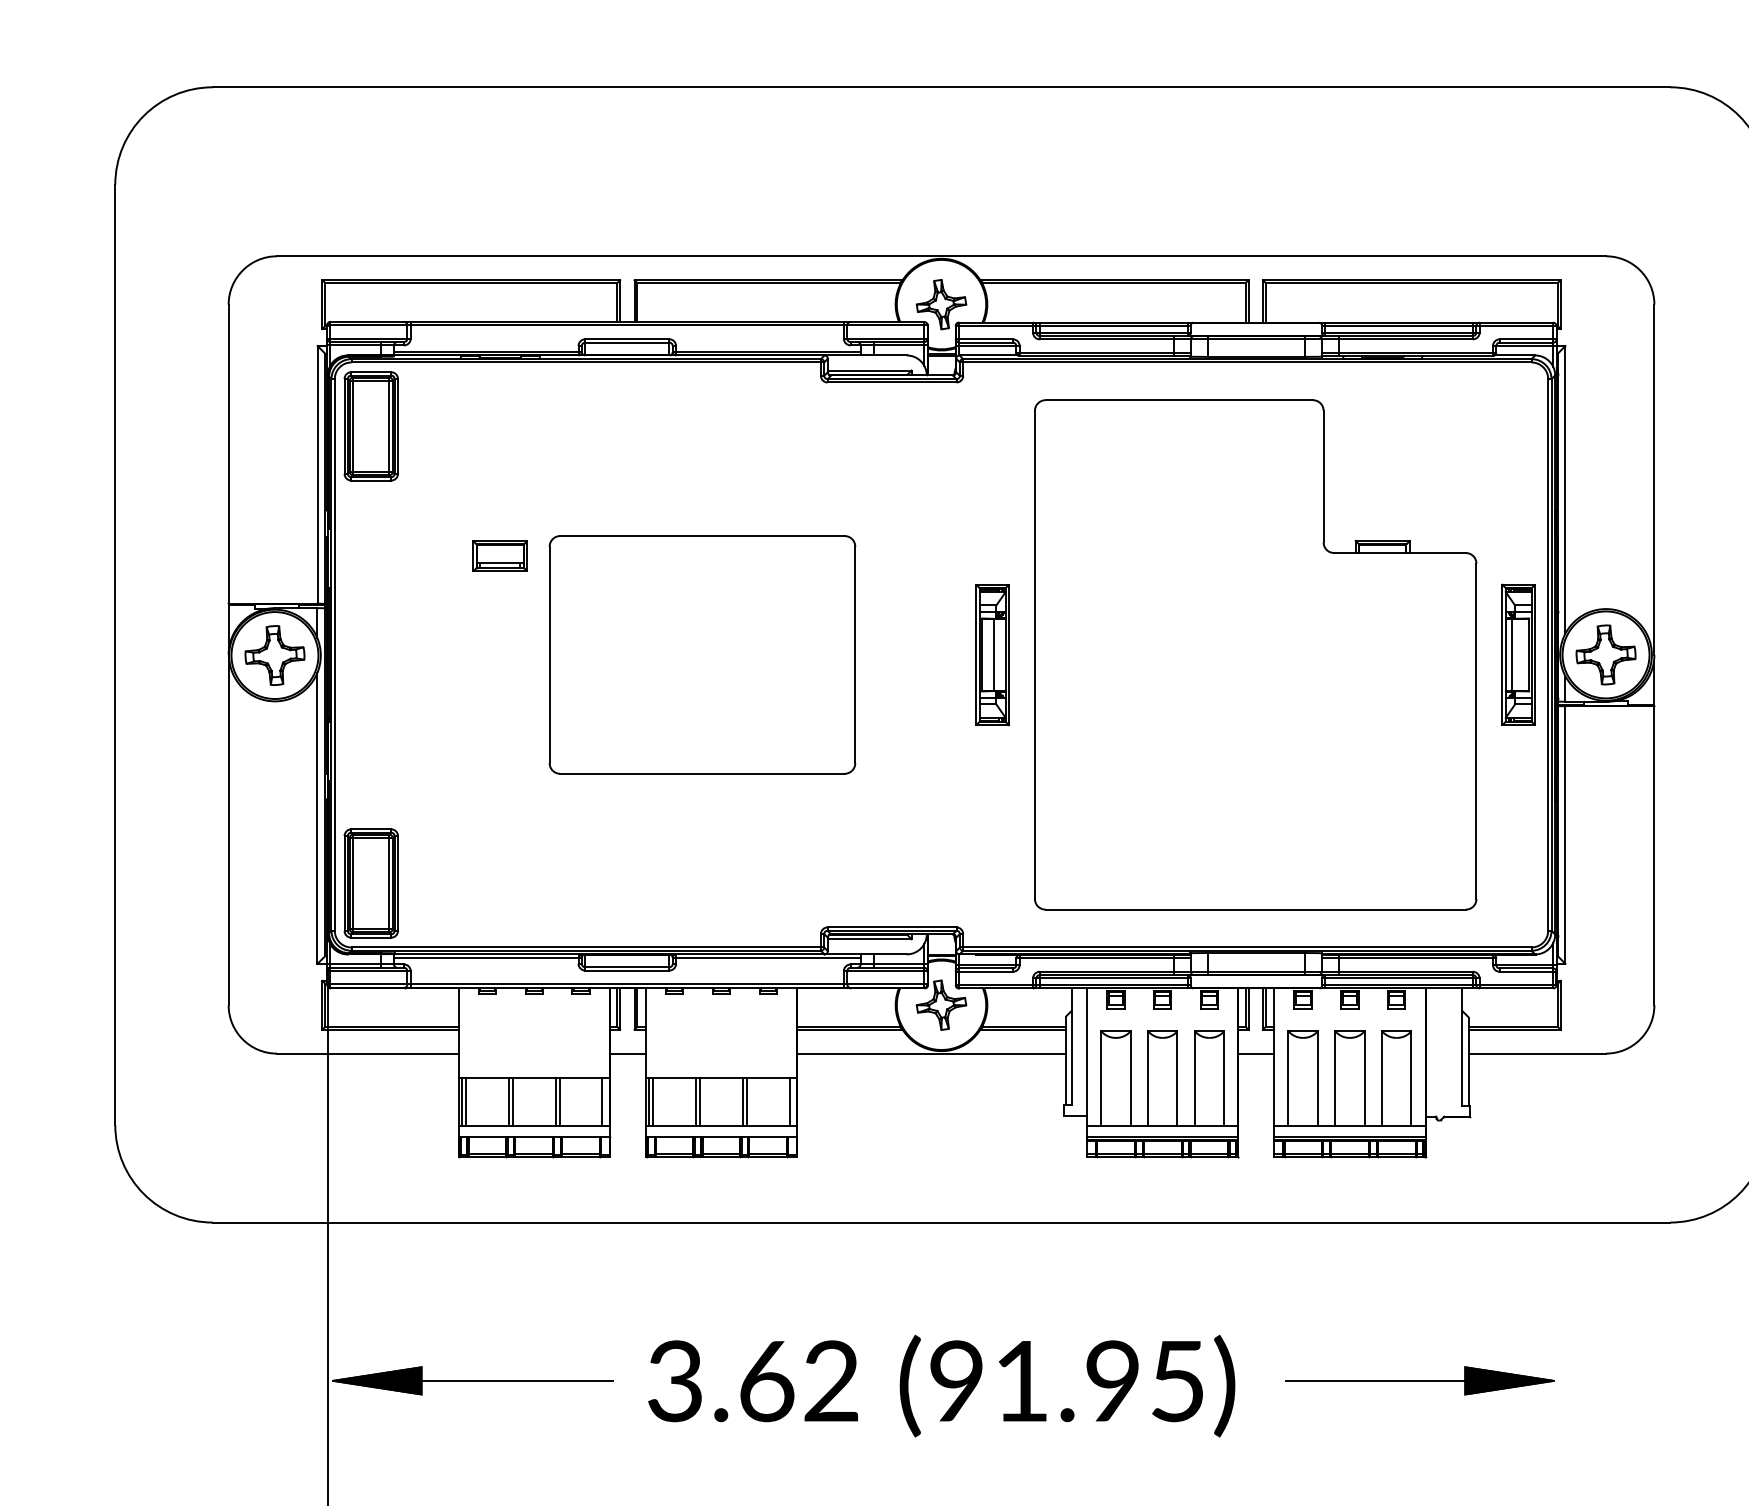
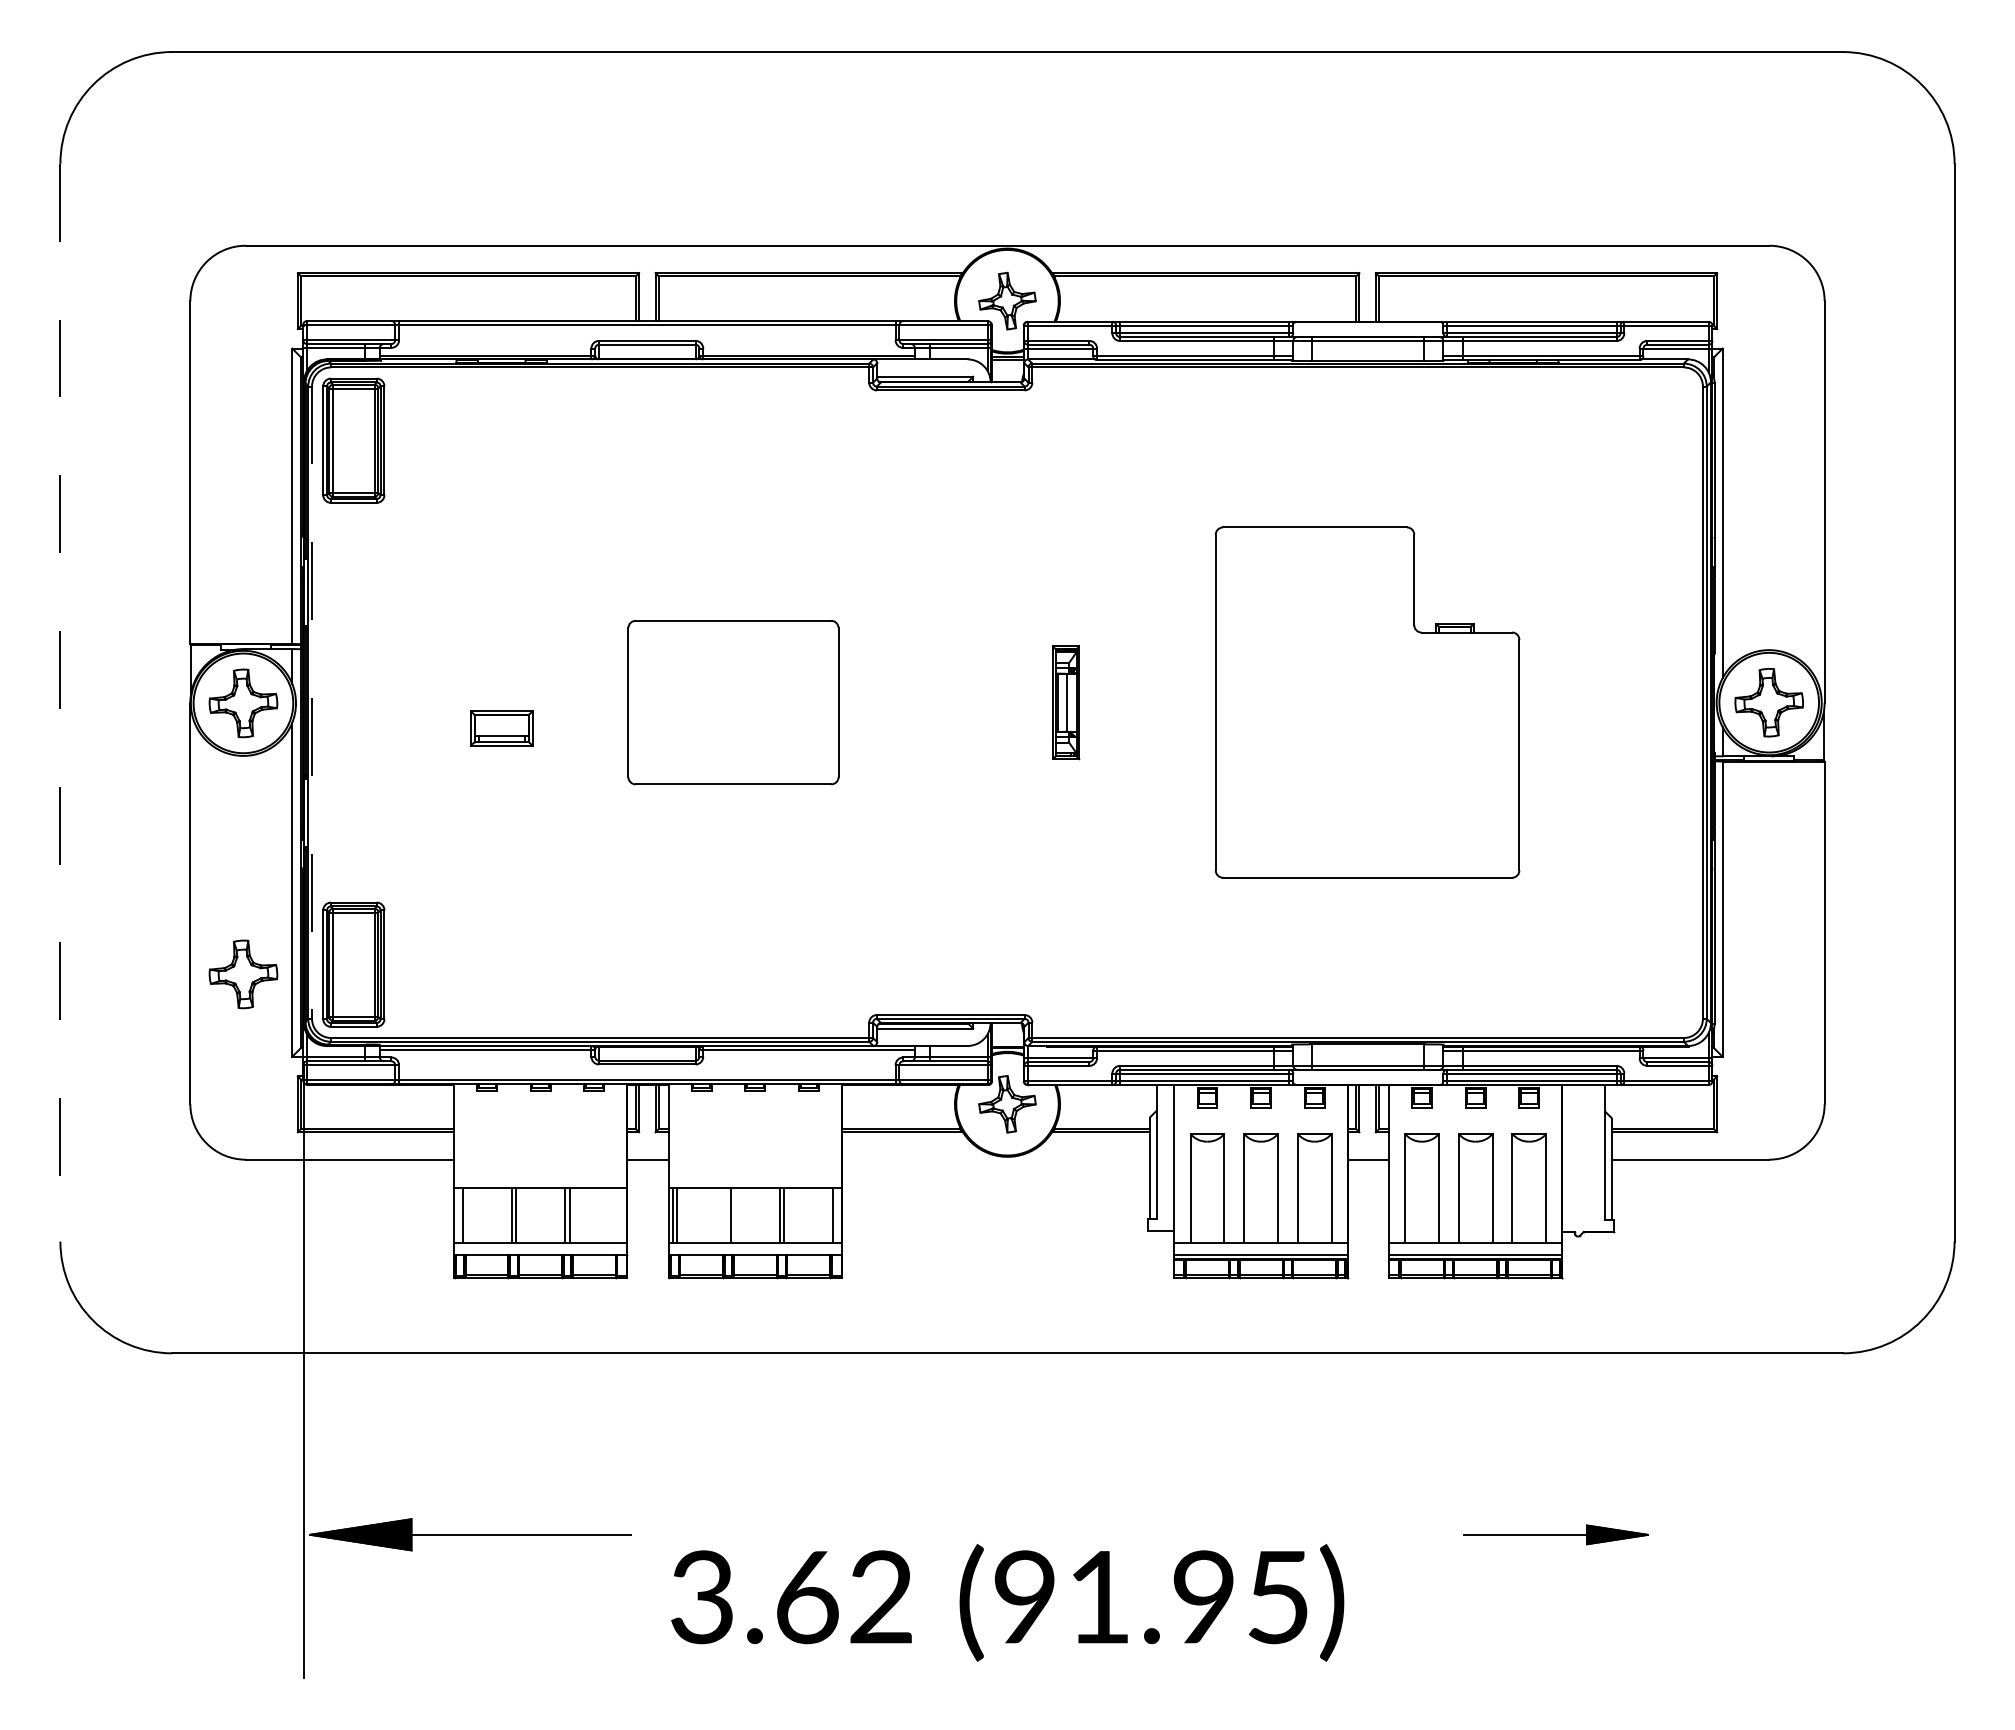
part: (500, 556) -> (501, 728), moved
line: (115, 654) -> (60, 702), solid -> dashed
part: (702, 654) -> (733, 702), size x0.6
part: (992, 654) -> (1065, 702), size x0.7
part: (1255, 654) -> (1367, 702), size x0.6
part: (1518, 654) -> (1668, 702), removed
line: (335, 655) -> (312, 703), solid -> dashed
part: (275, 892) -> (243, 974), added
line: (931, 1053) -> (995, 1159), removed
line: (462, 1101) -> (458, 1214), removed
line: (602, 1101) -> (618, 1214), removed
line: (696, 1101) -> (726, 1214), removed
part: (1419, 1380) -> (1555, 1534), size x0.6
text: (941, 1385) -> (1007, 1602), moved

